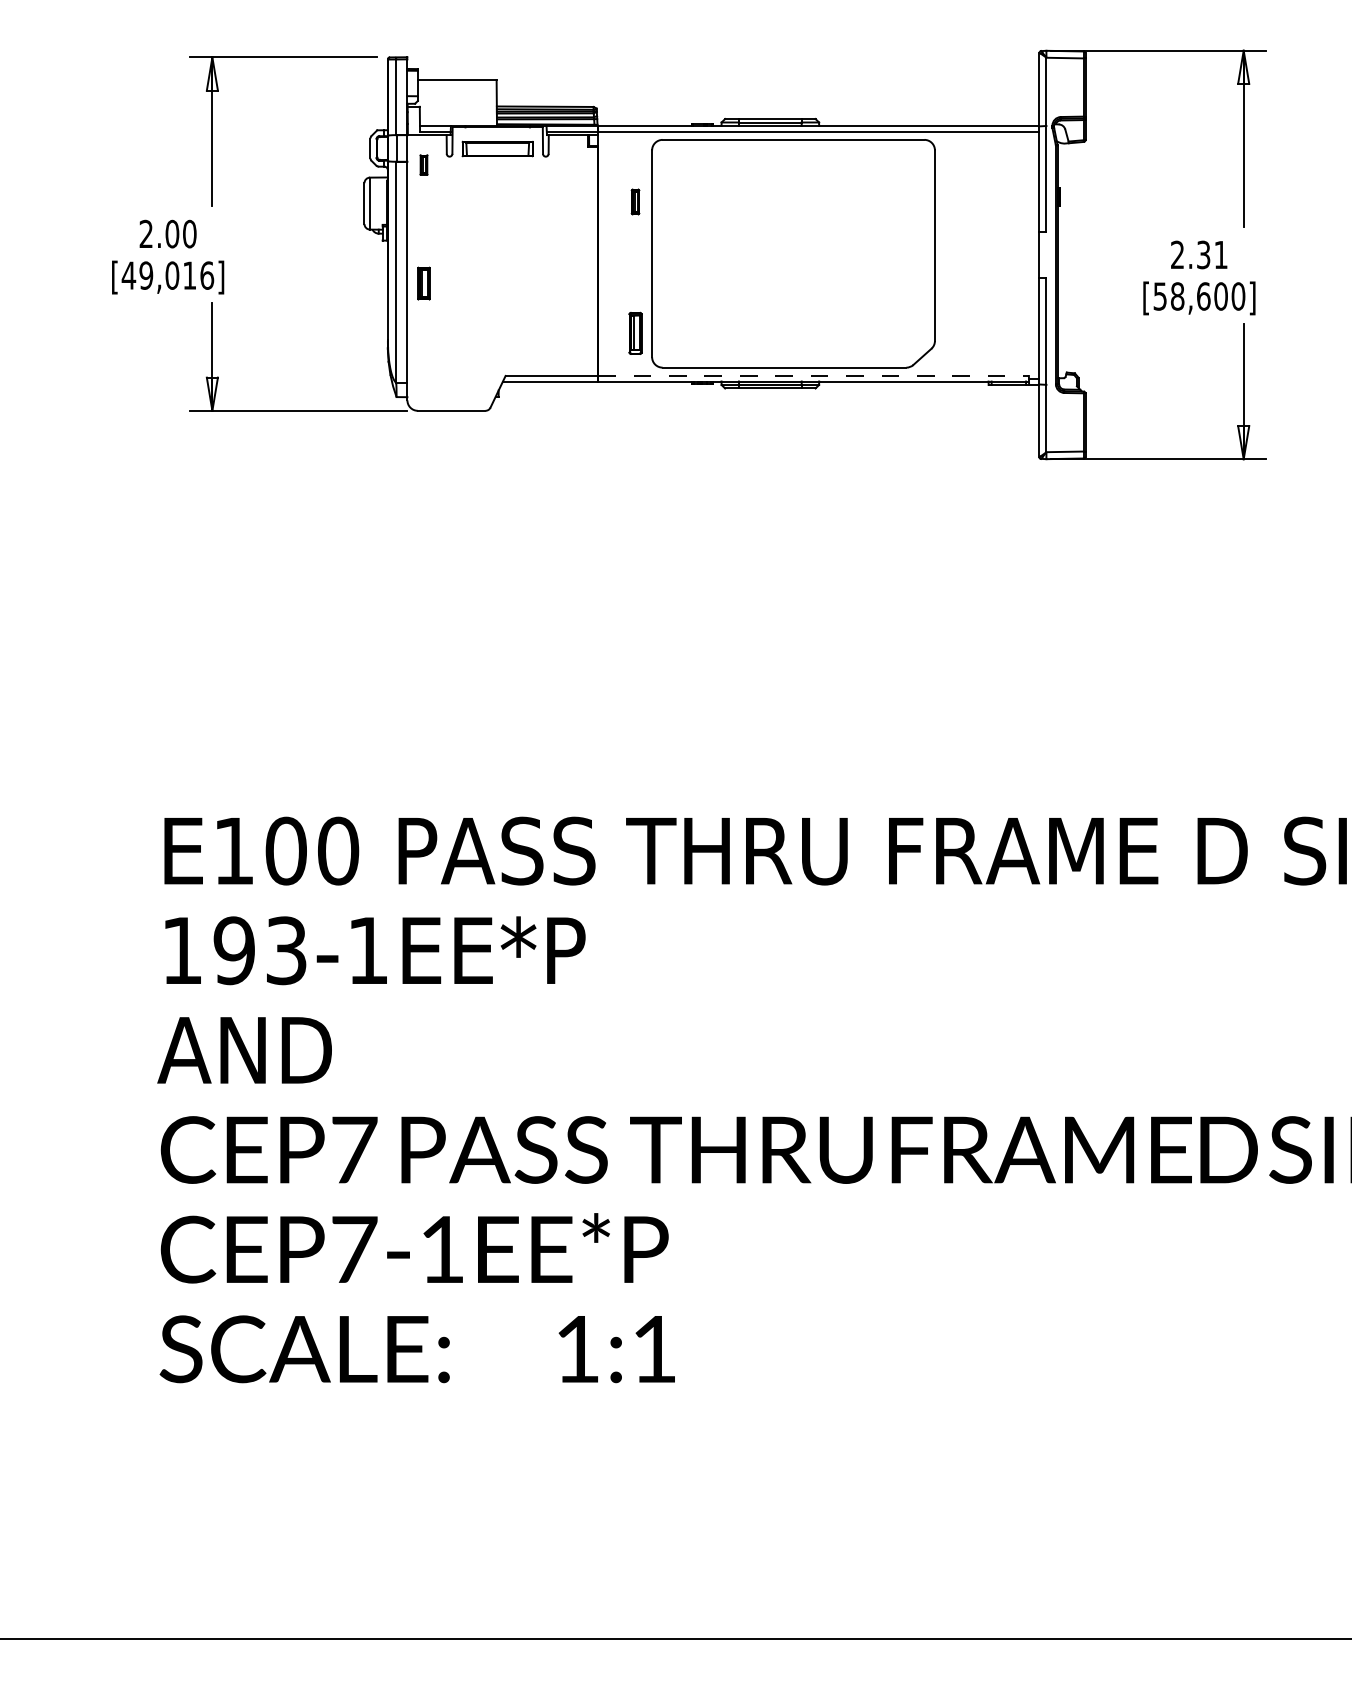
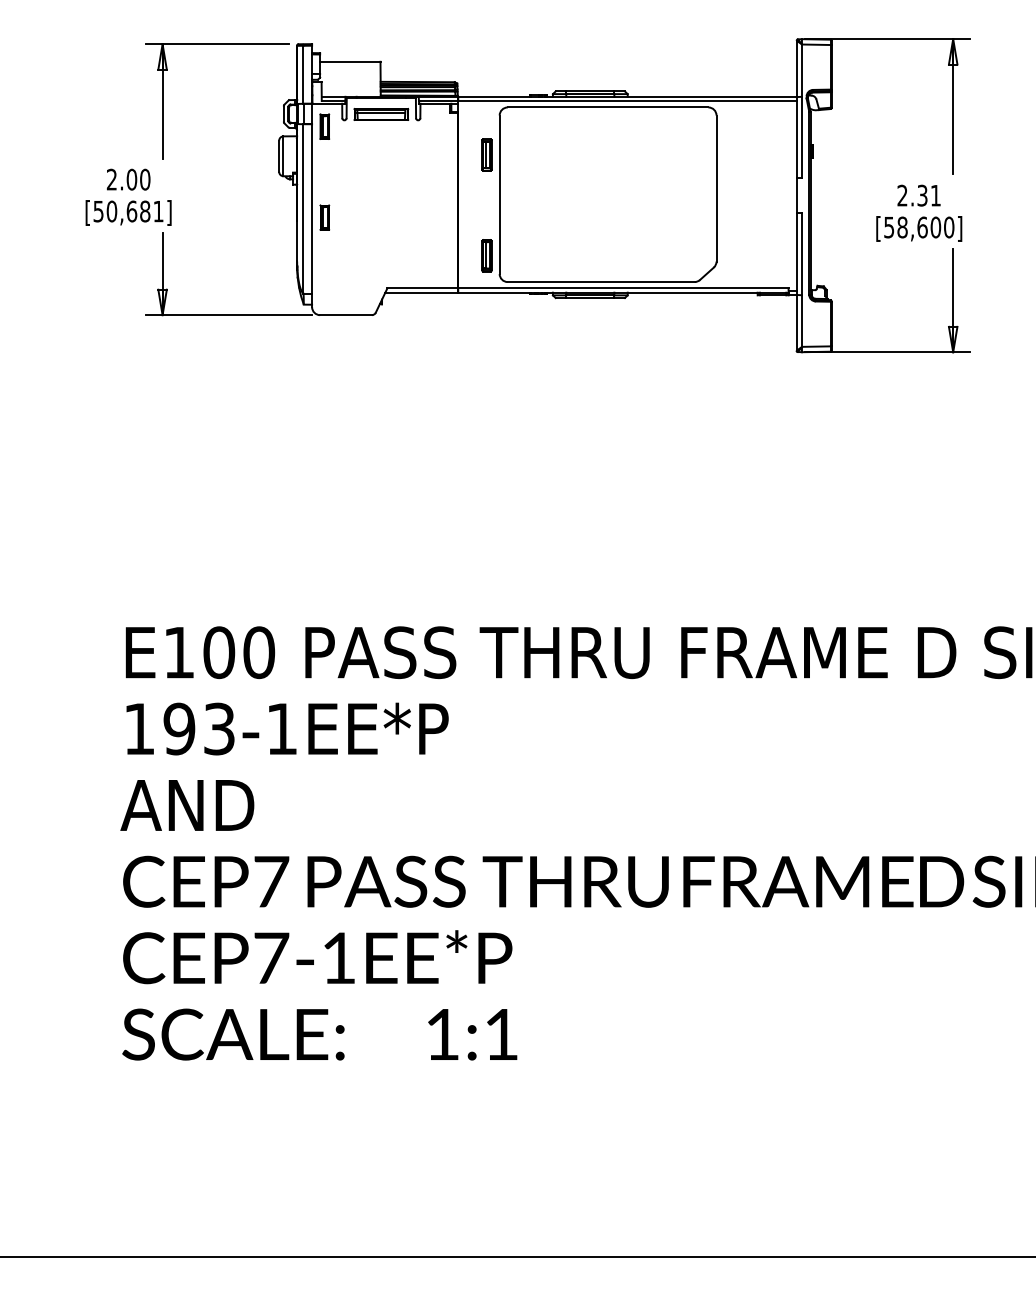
line: (497, 146) -> (381, 112), added
part: (423, 164) -> (324, 126), size x1.67
part: (635, 201) -> (486, 154), size x1.67
text: (167, 275) -> (128, 211), [49,016] -> [50,681]
line: (814, 375) -> (624, 288), dashed -> solid

